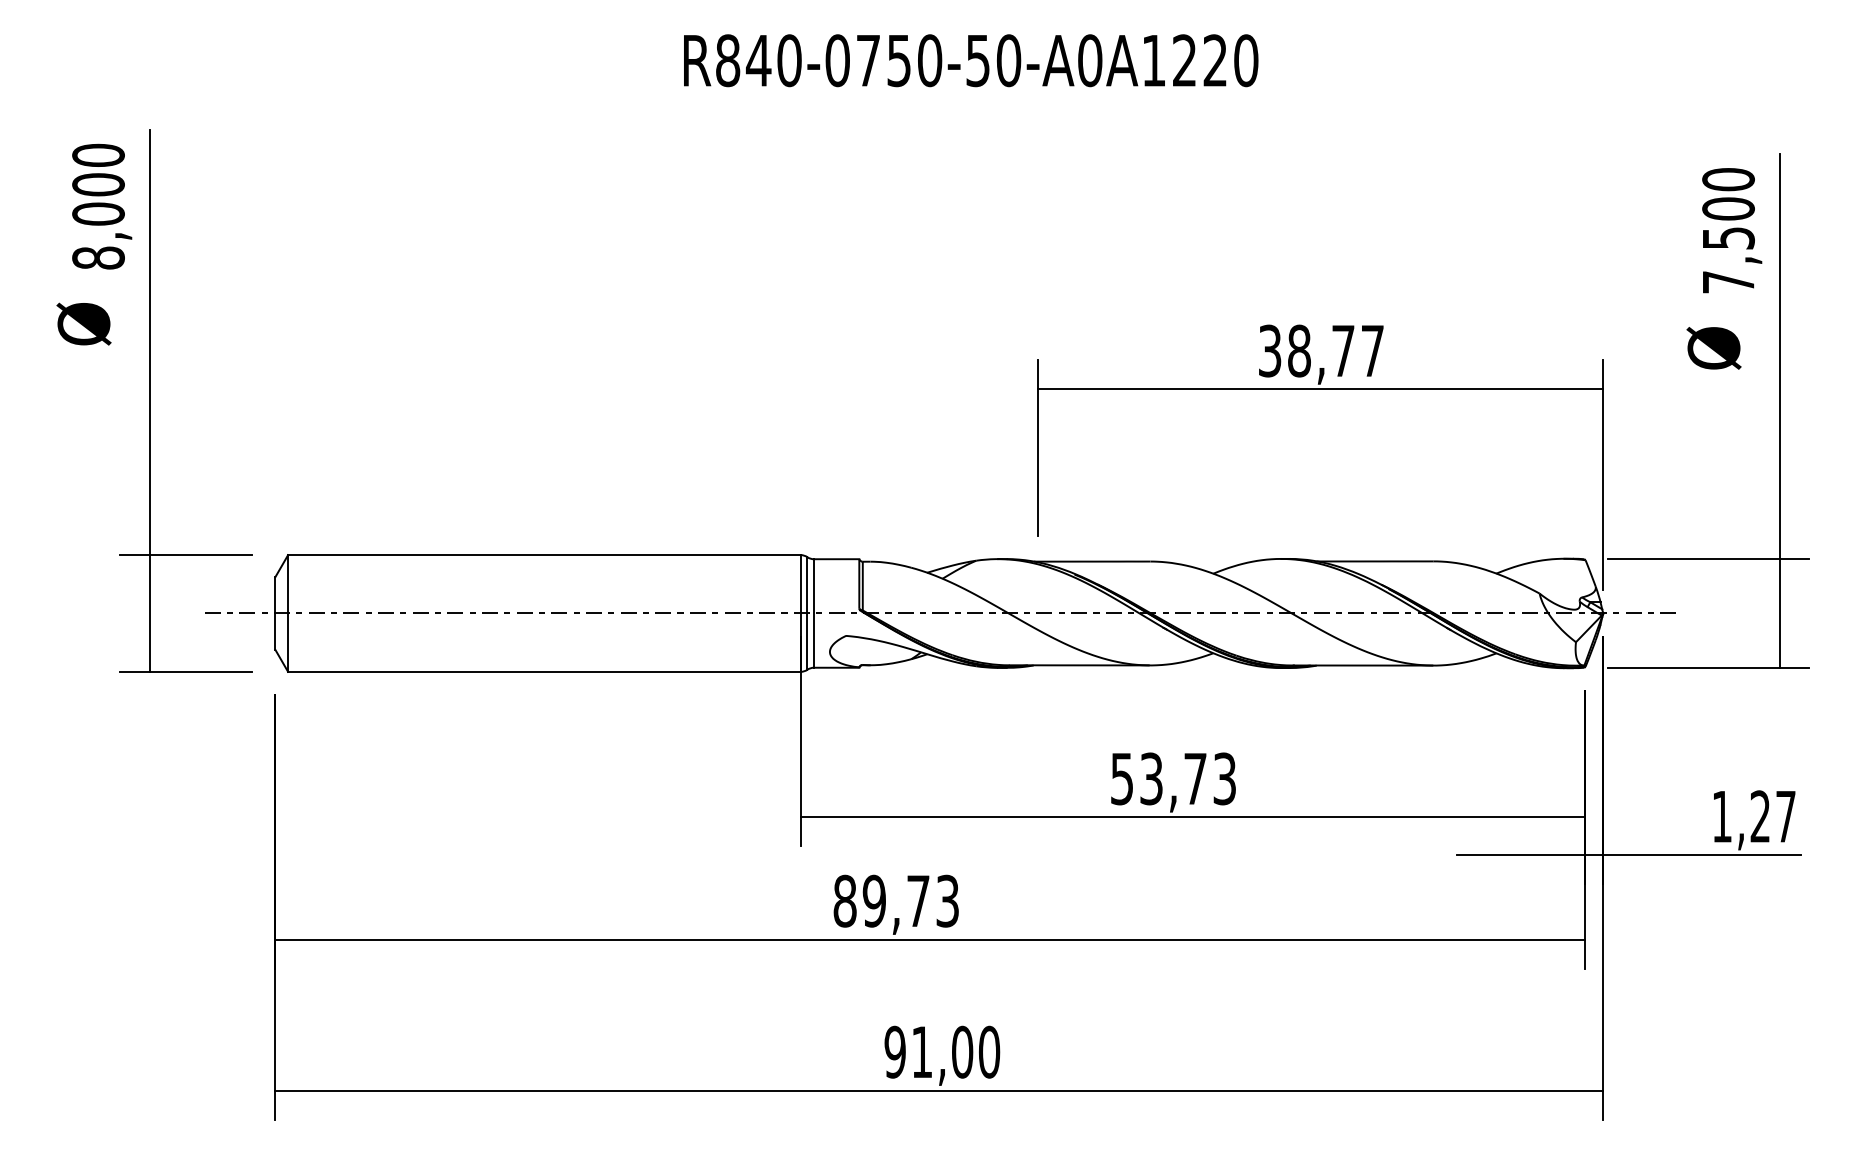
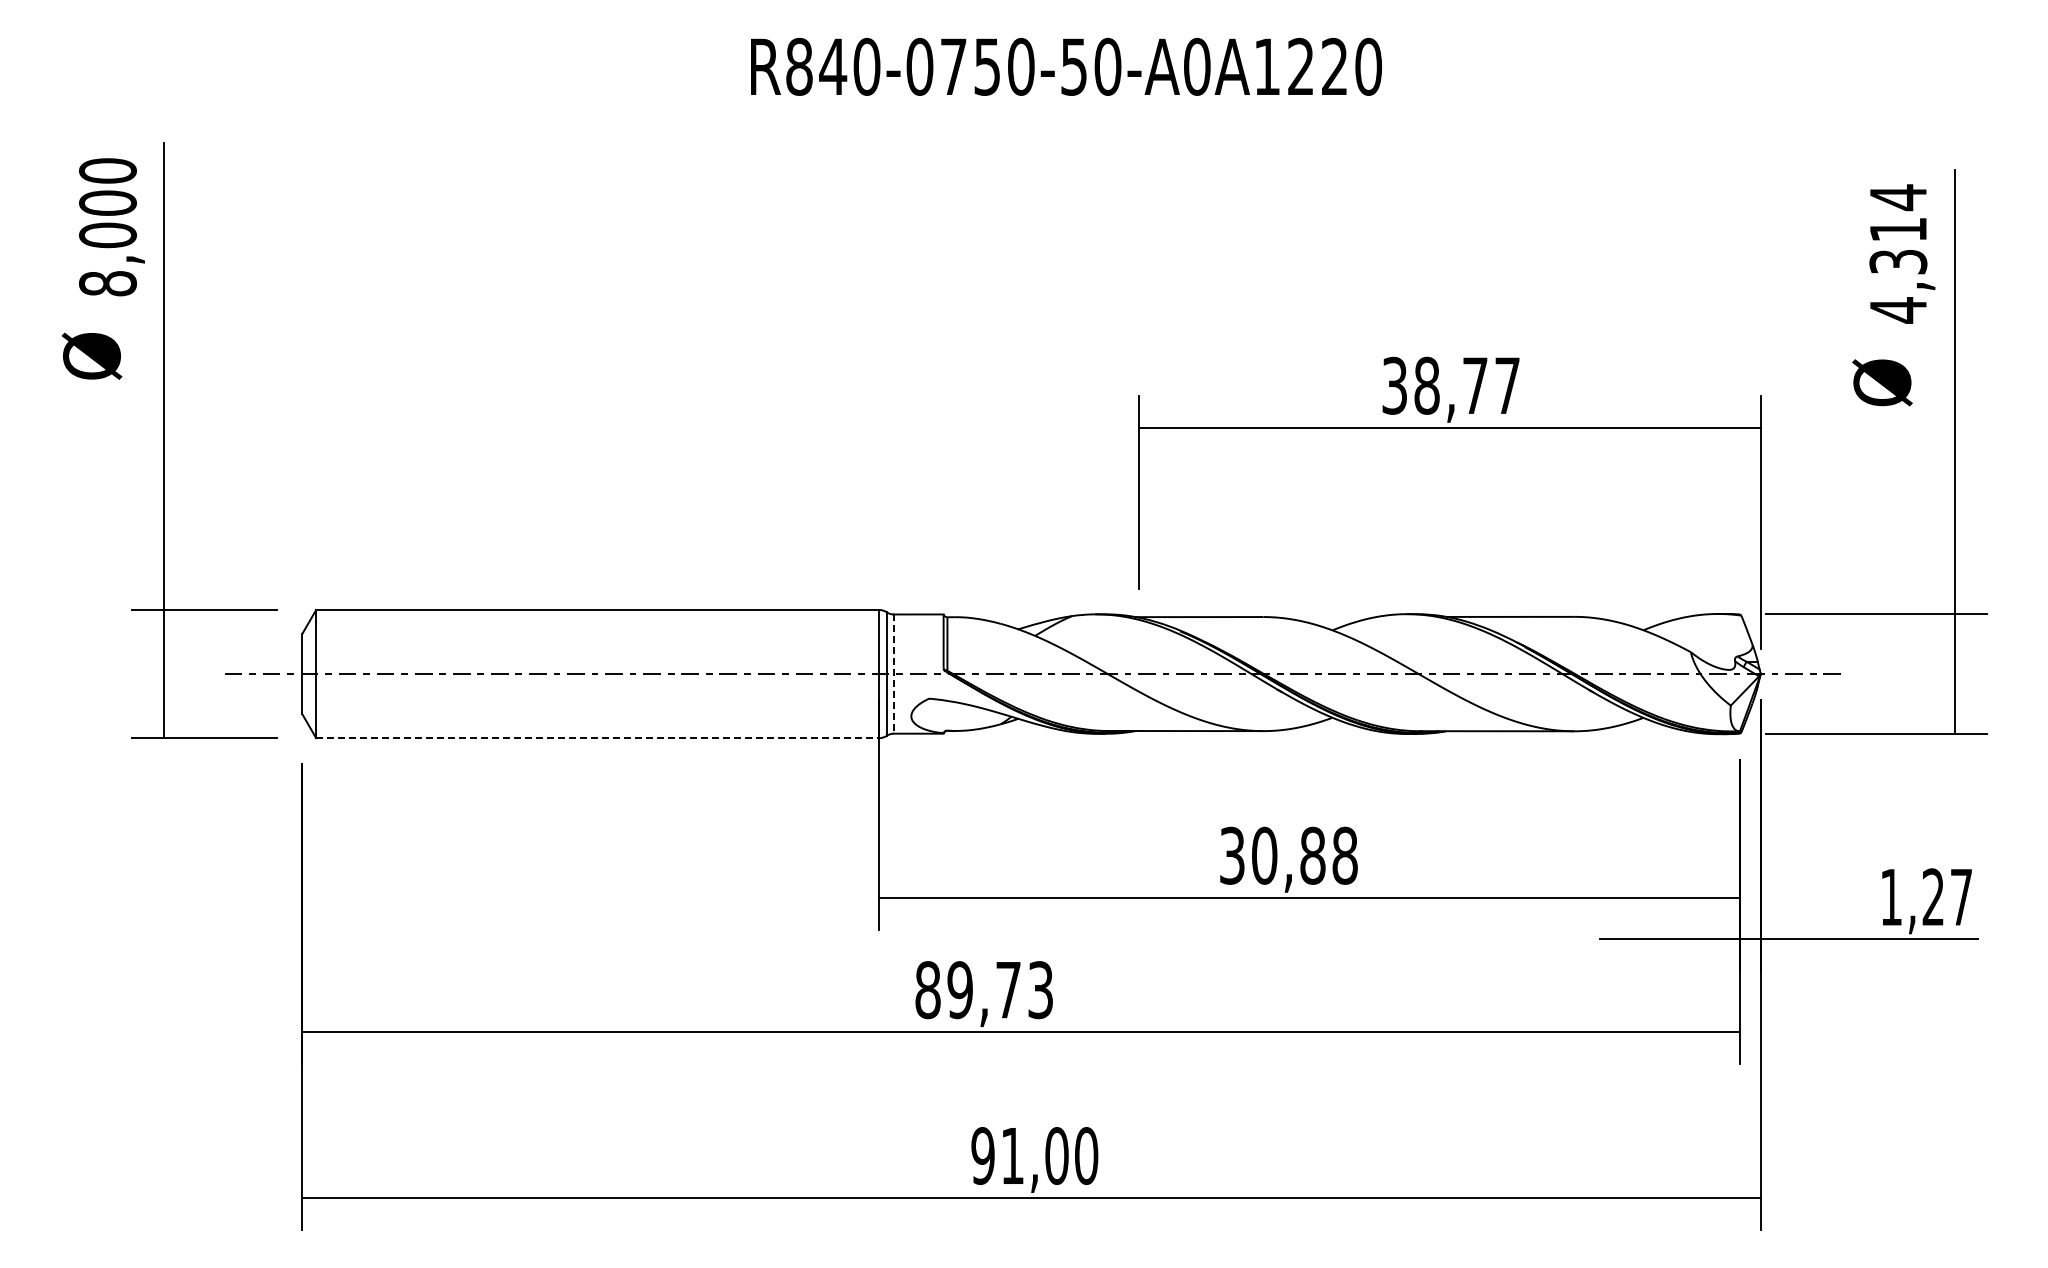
text: (1728, 230) -> (1898, 253), 7,500 -> 4,314
line: (813, 613) -> (893, 674), solid -> dashed
line: (544, 672) -> (597, 738), solid -> dashed
text: (1173, 778) -> (1288, 855), 53,73 -> 30,88

